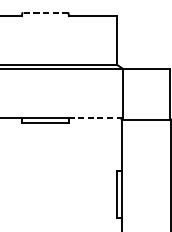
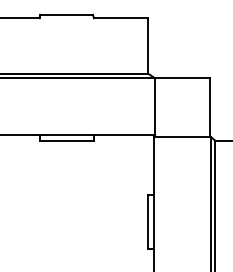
line: (45, 12) -> (66, 14), dashed -> solid
line: (95, 118) -> (124, 135), dashed -> solid

